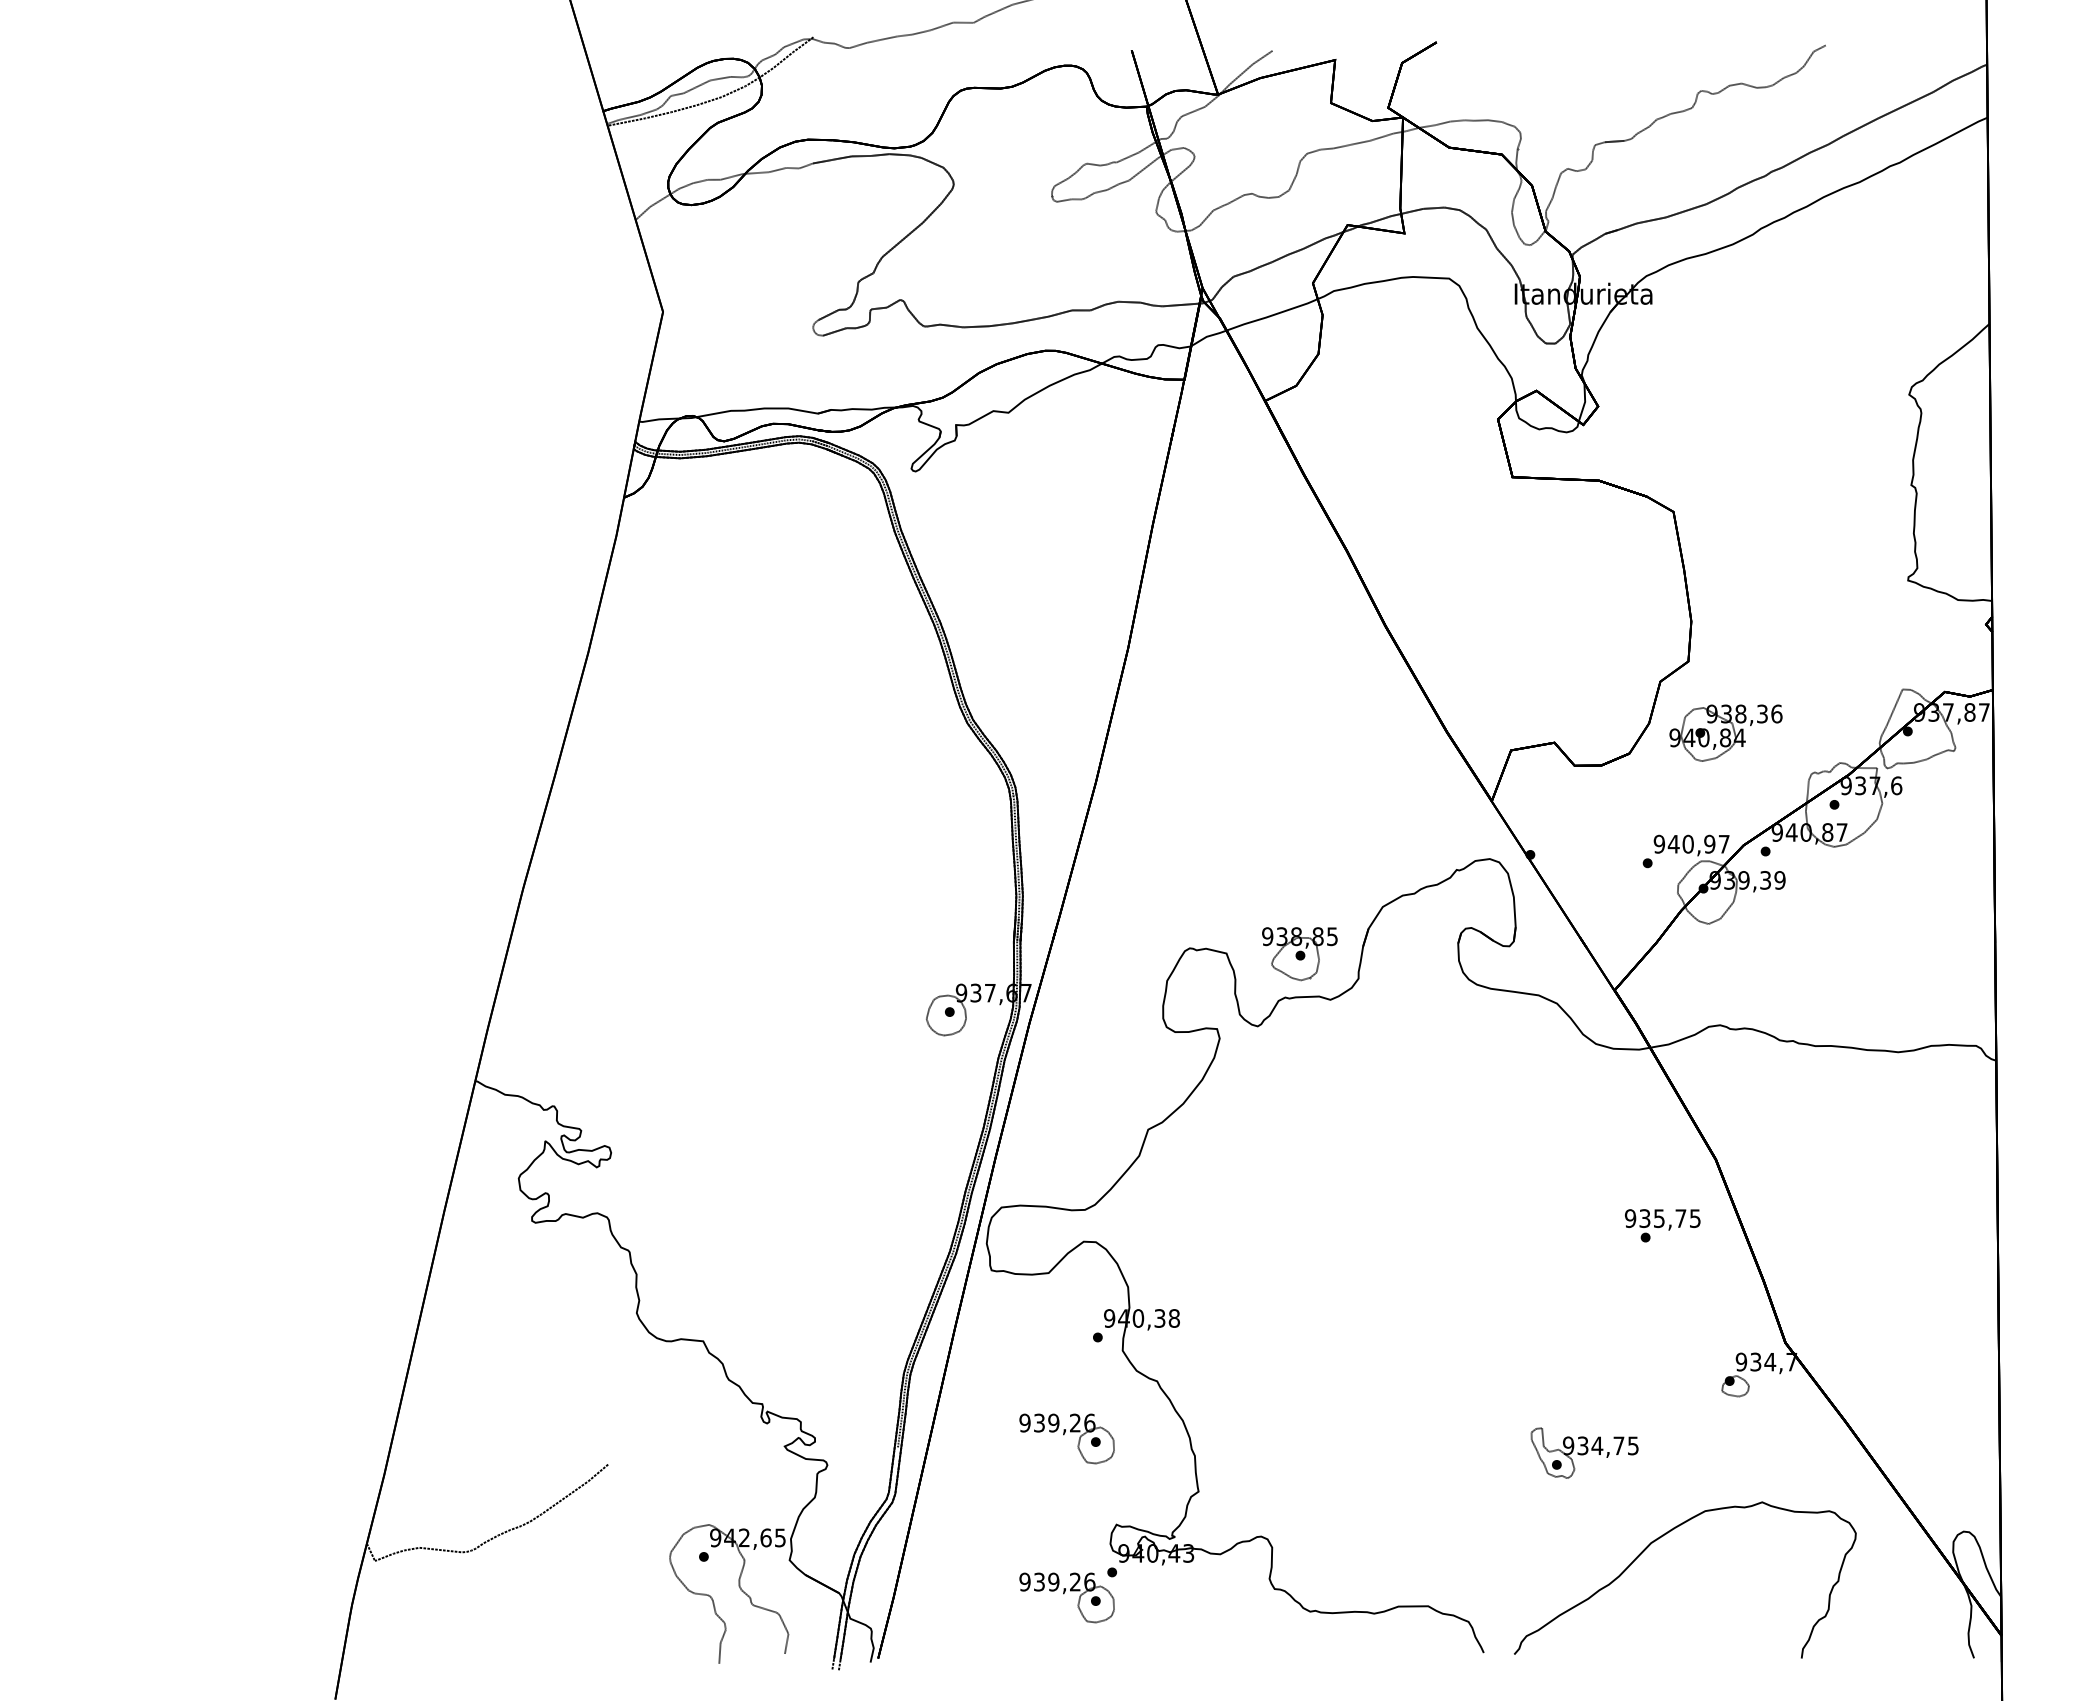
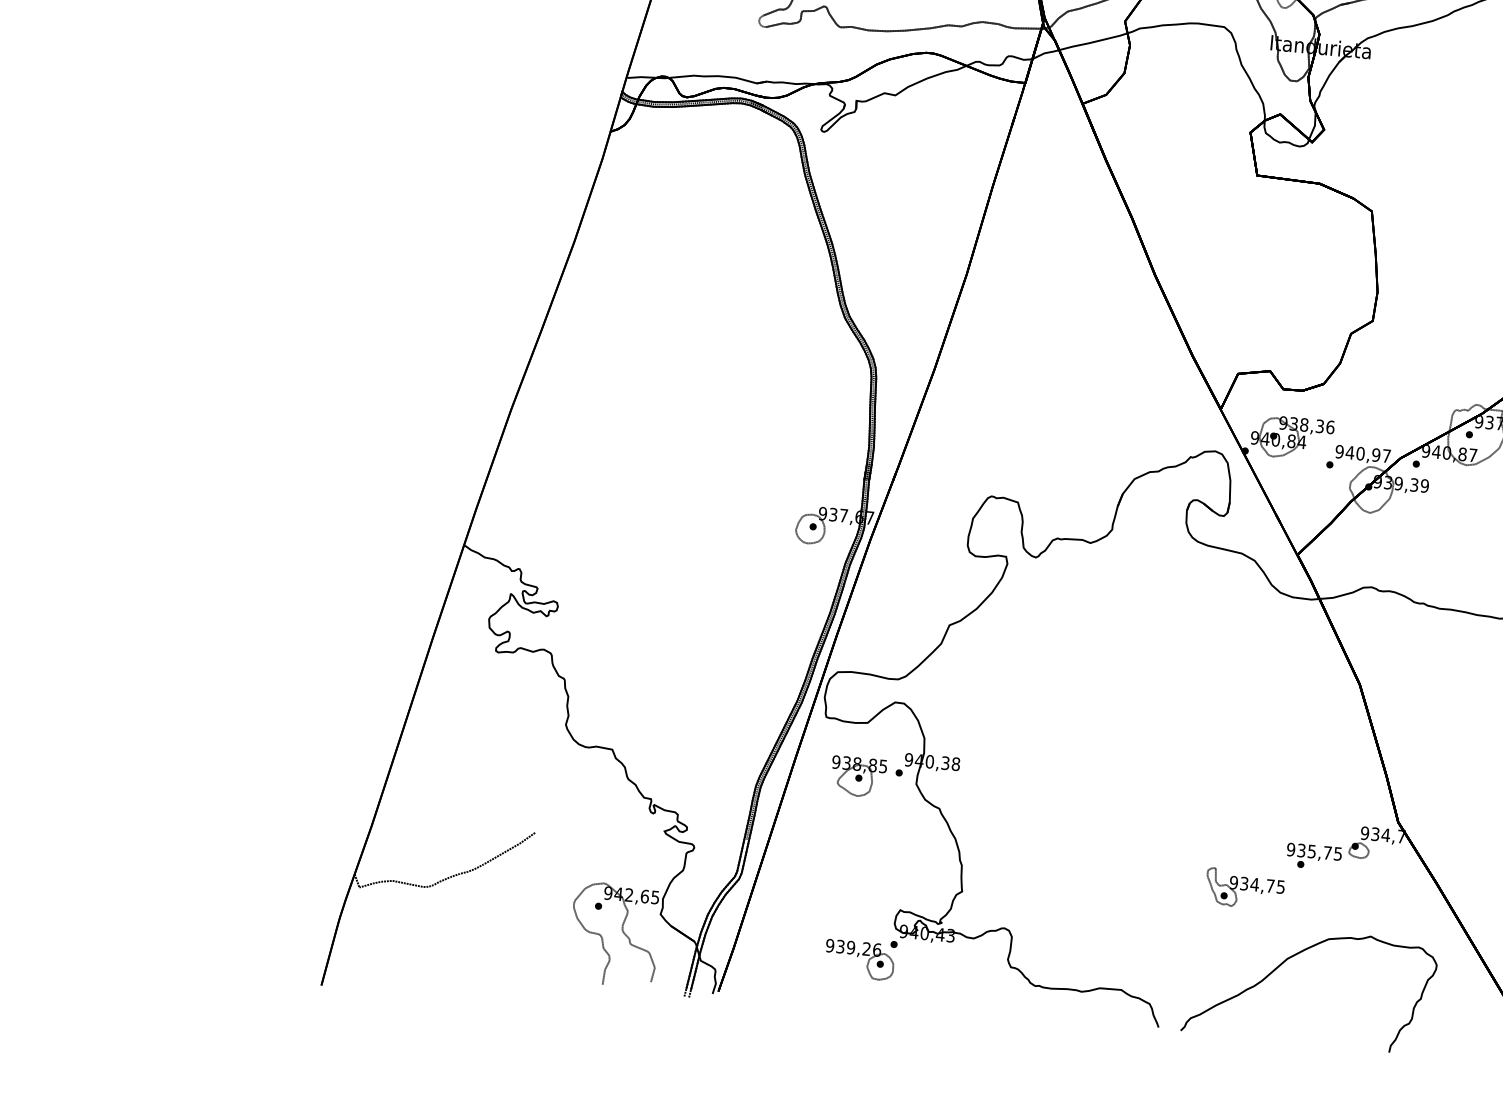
part: (1725, 732) -> (1291, 437), moved
part: (1299, 954) -> (858, 777), moved
text: (1662, 1225) -> (1313, 856), moved
part: (1066, 1438) -> (869, 844), removed

